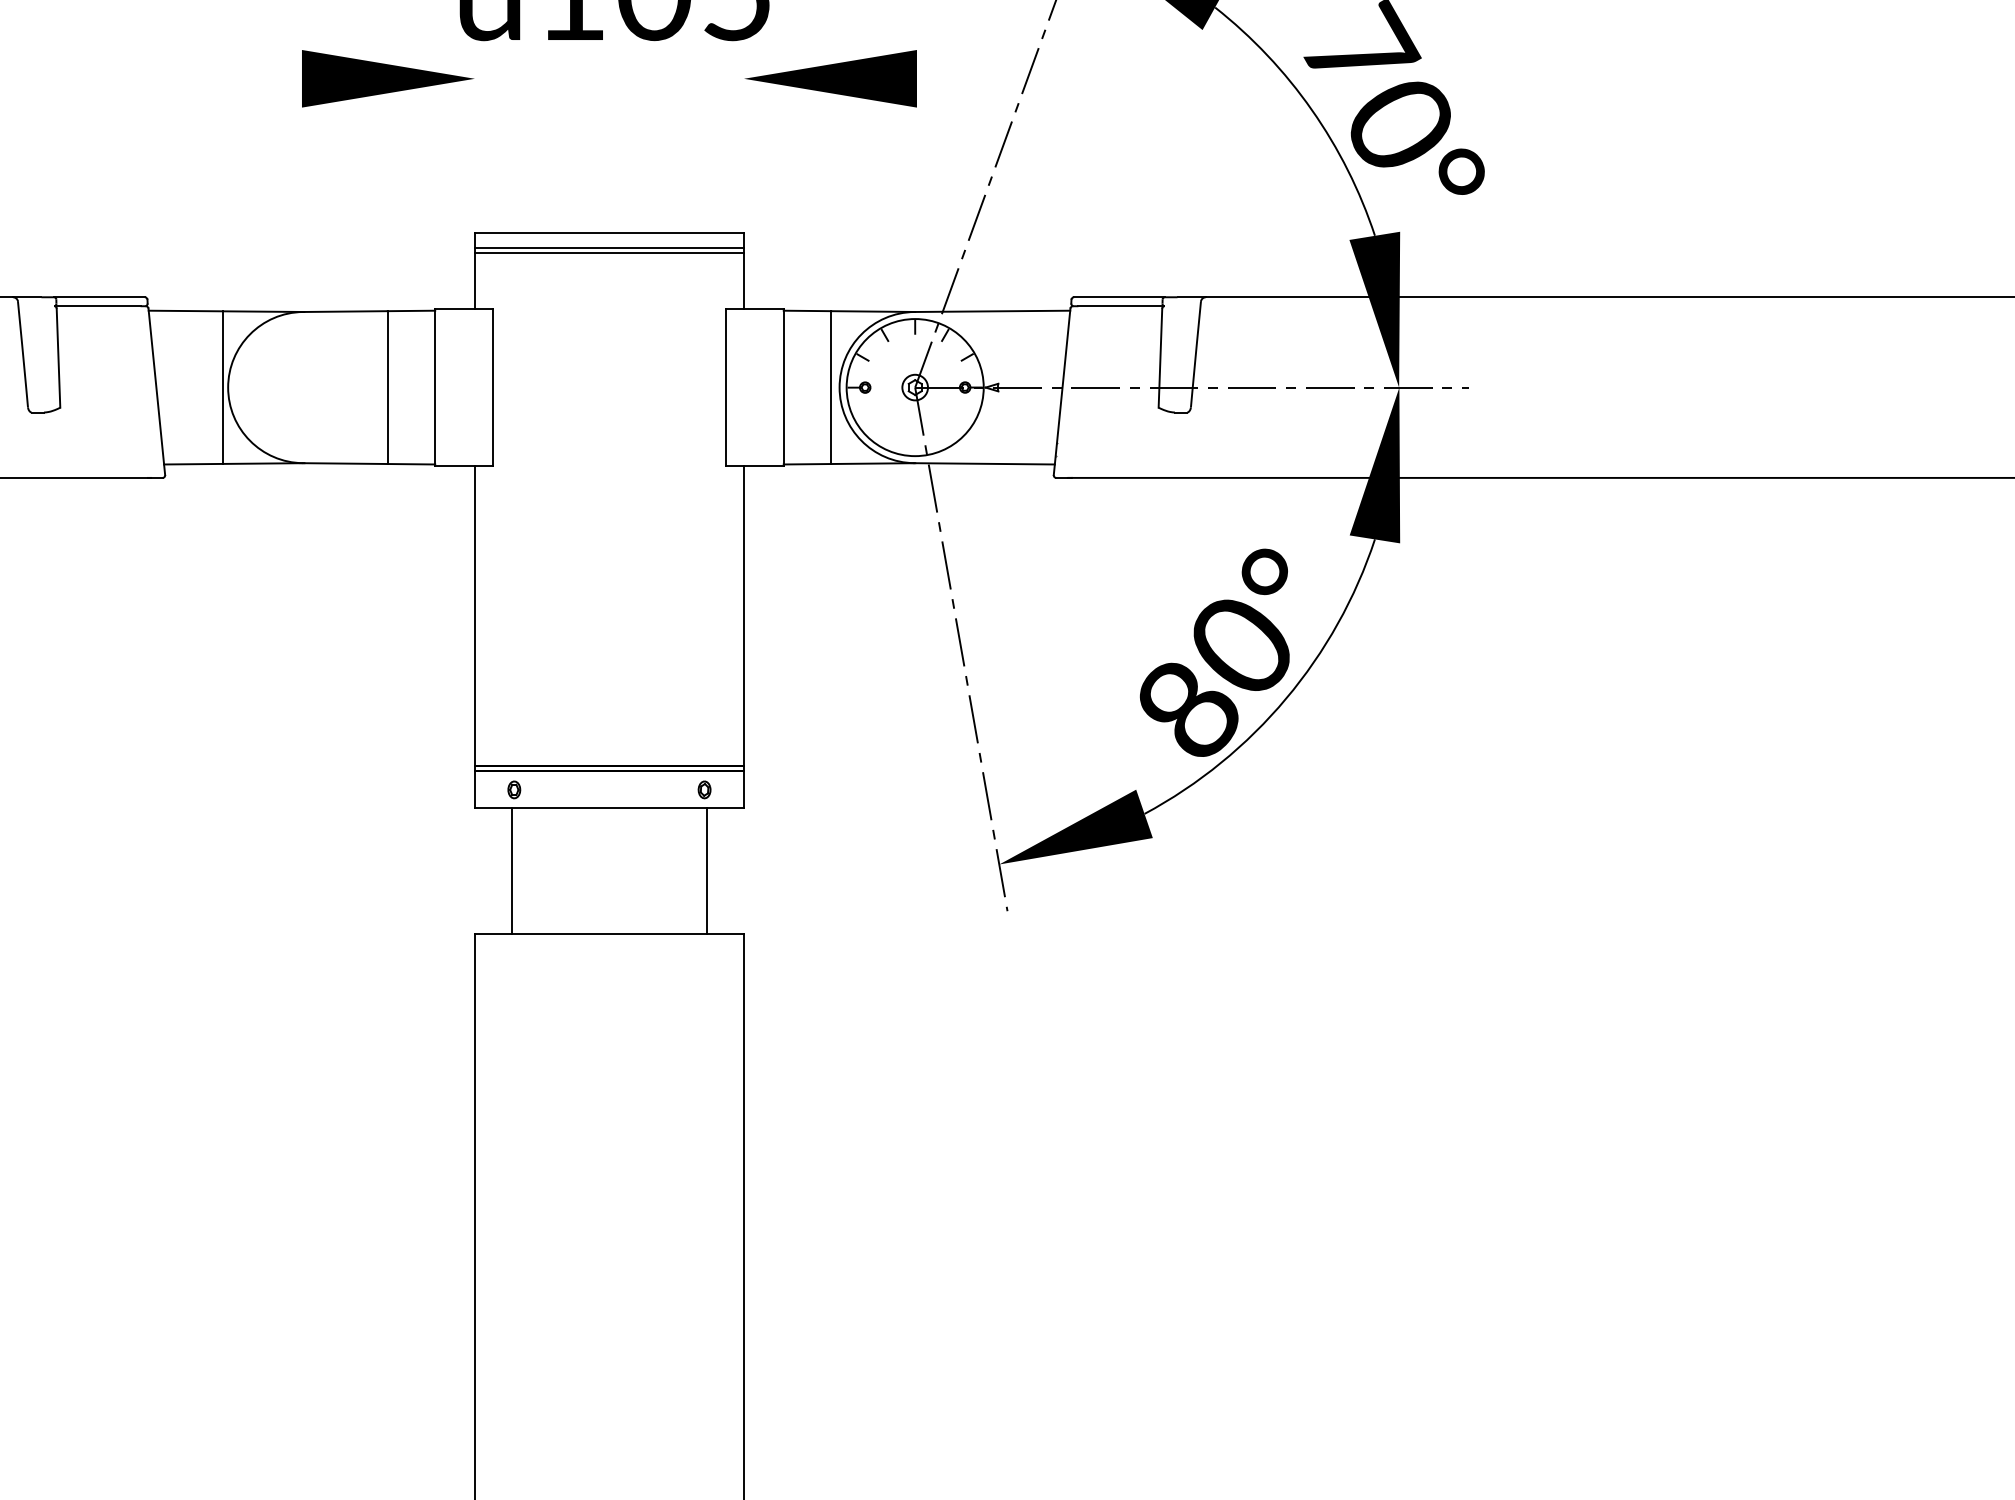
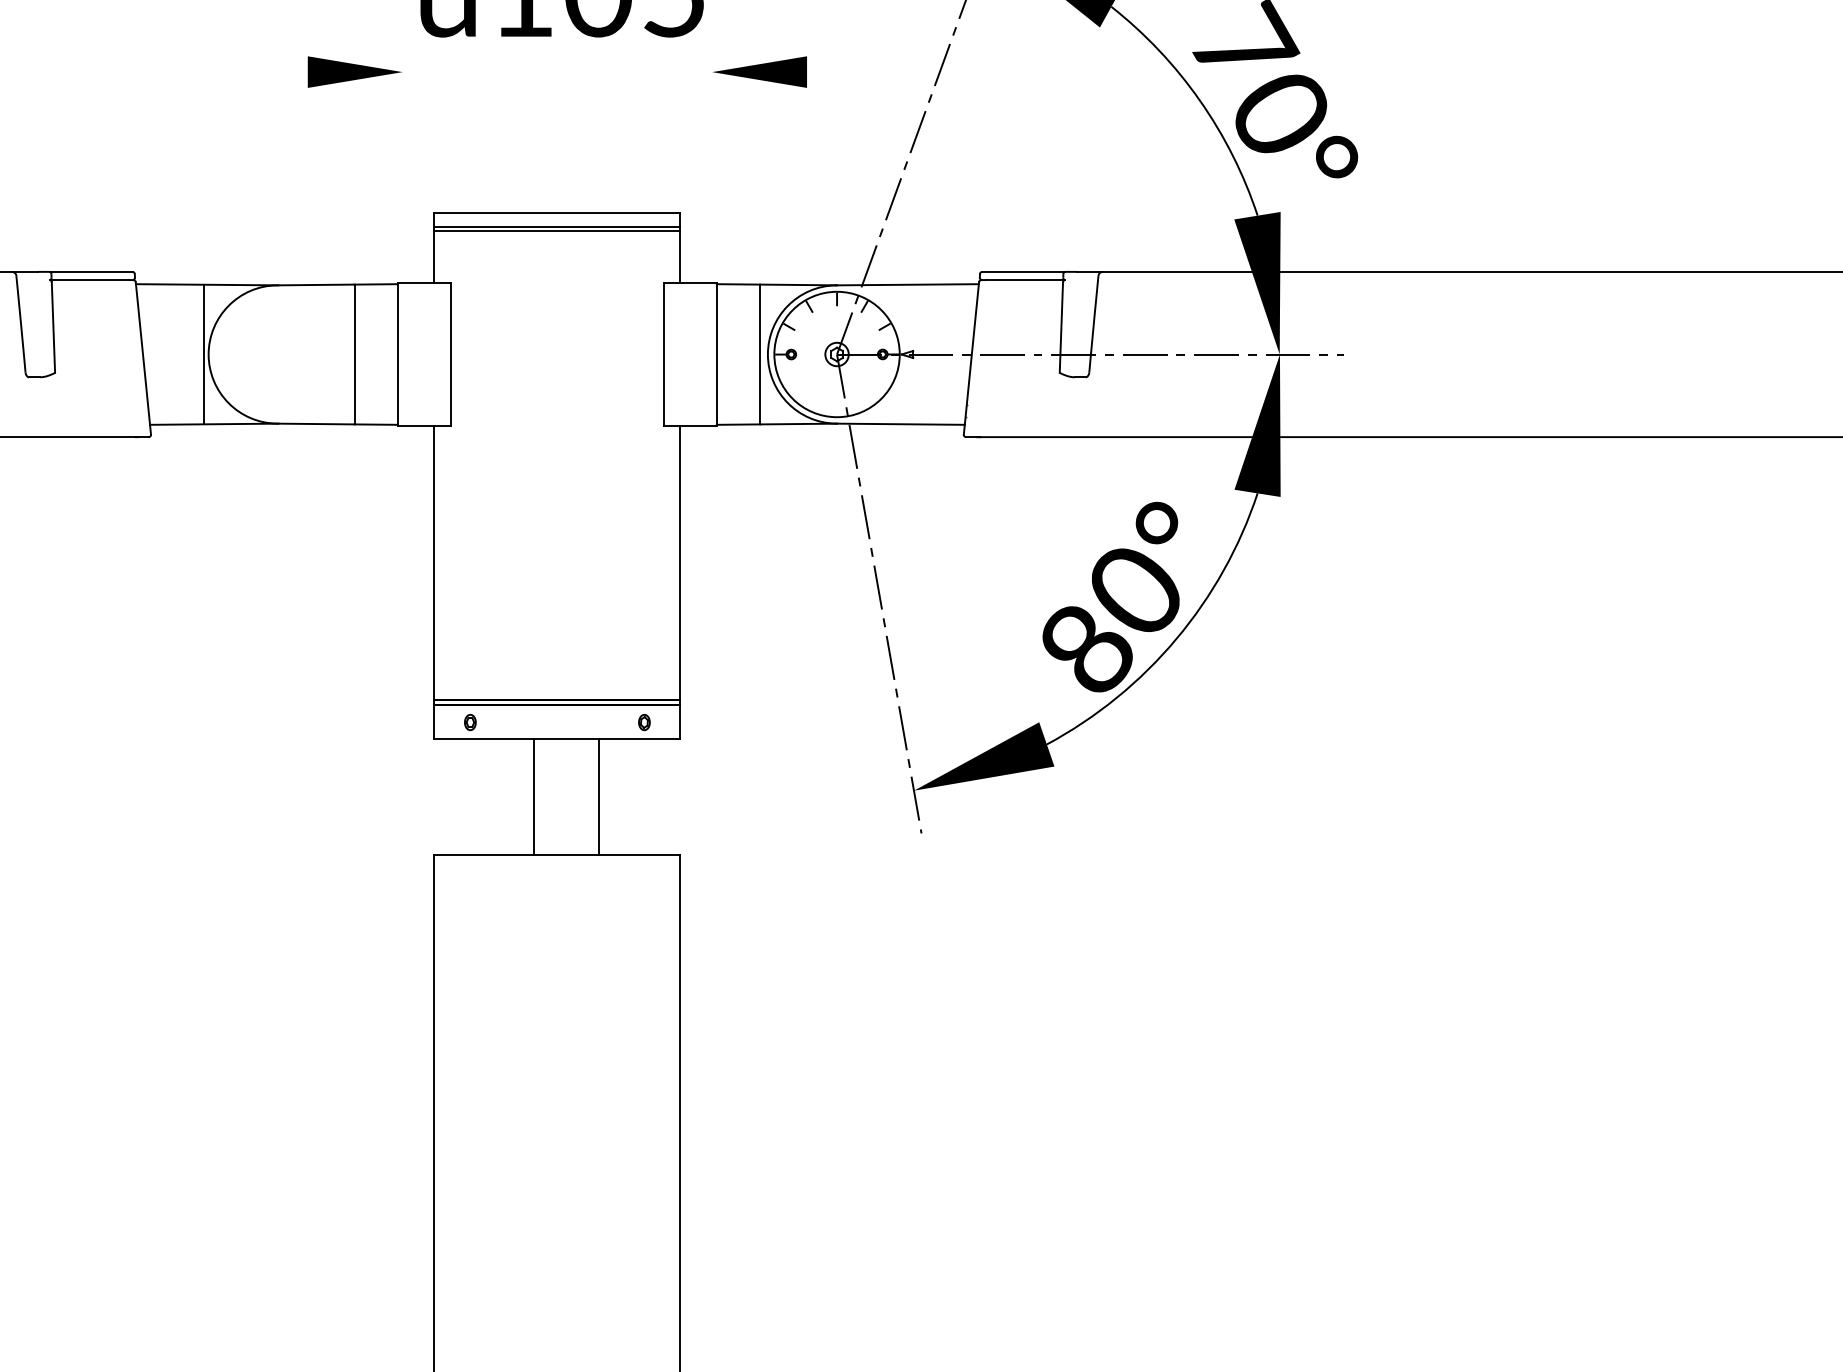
part: (388, 78) -> (355, 71), size x0.6
part: (830, 78) -> (759, 71), size x0.6
line: (512, 870) -> (534, 796), moved
line: (706, 870) -> (598, 796), moved

